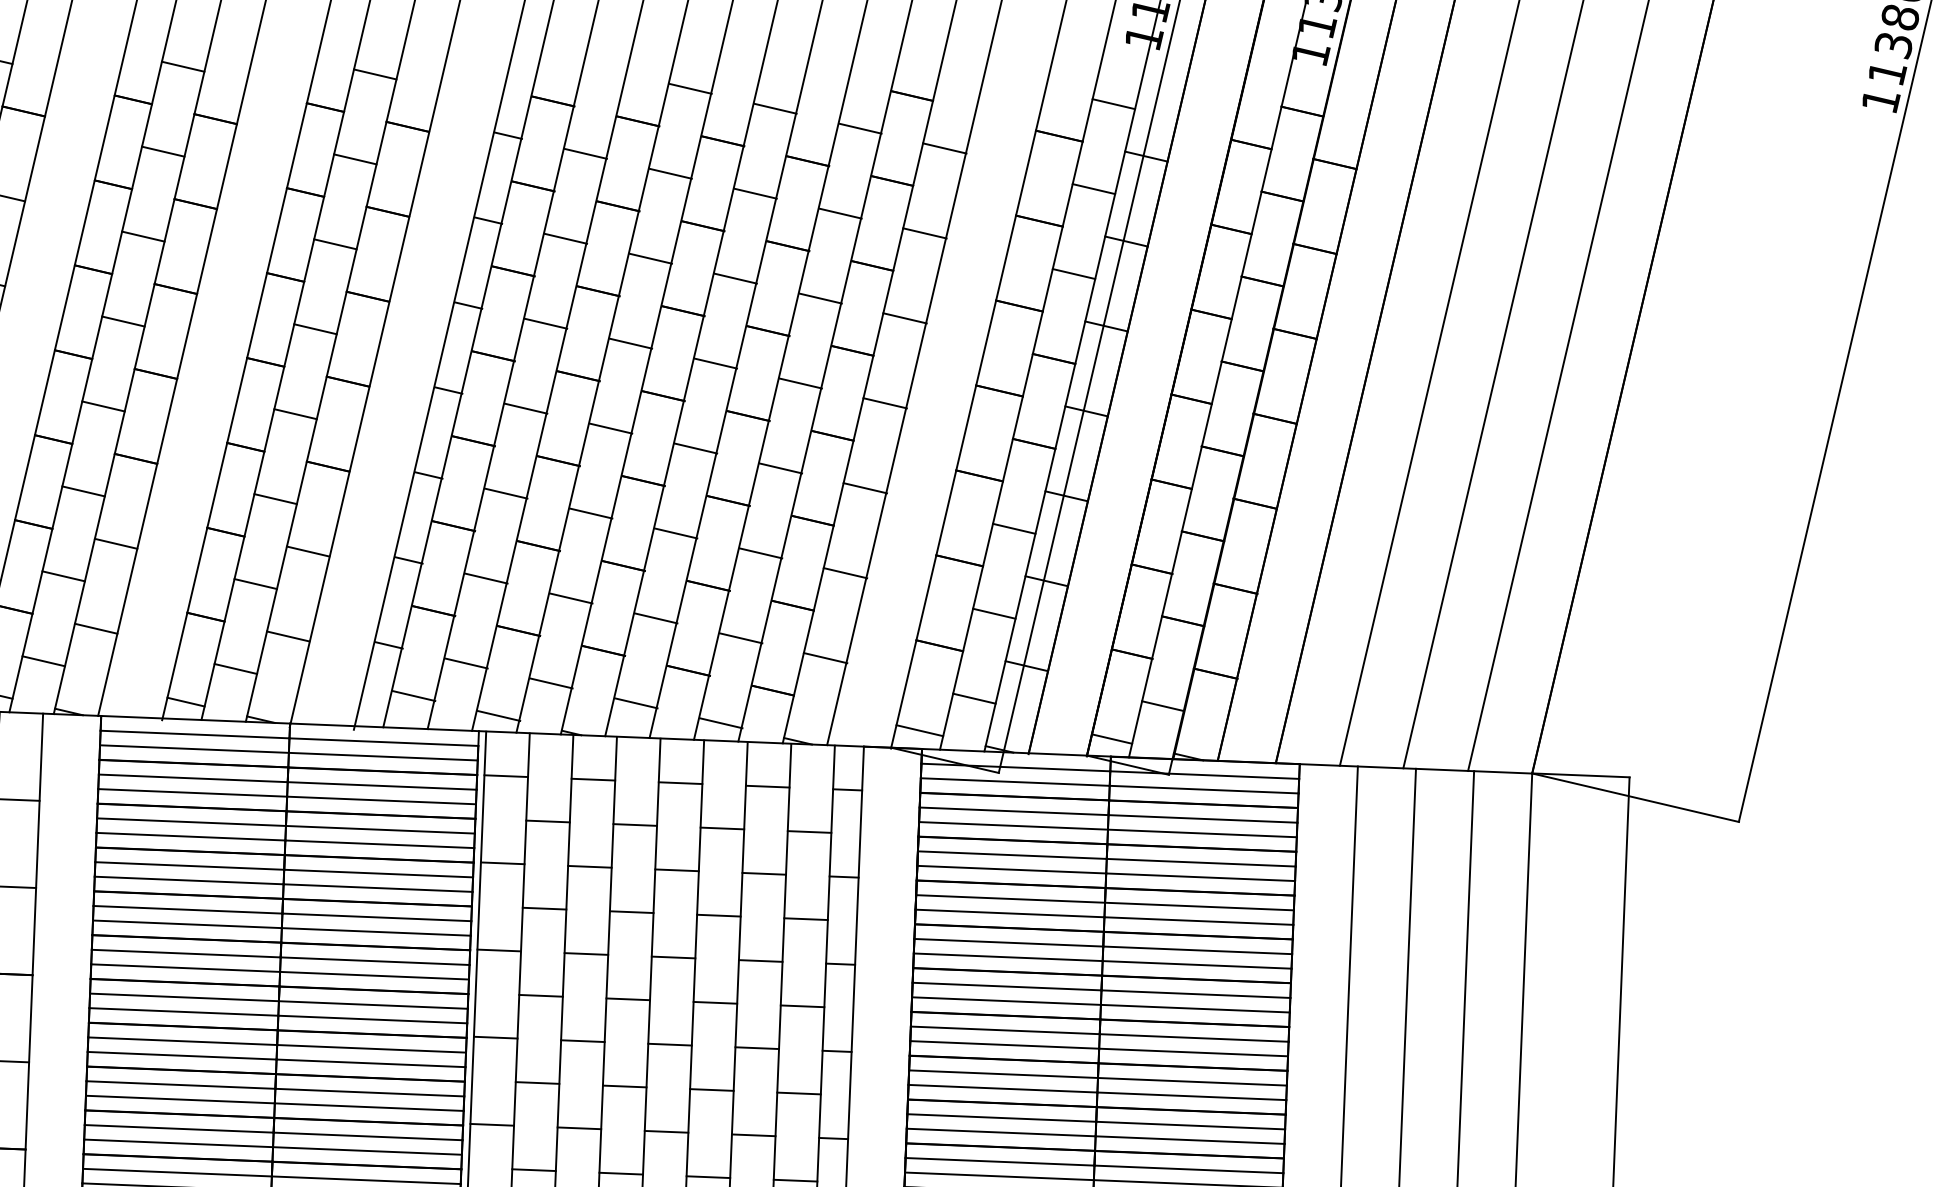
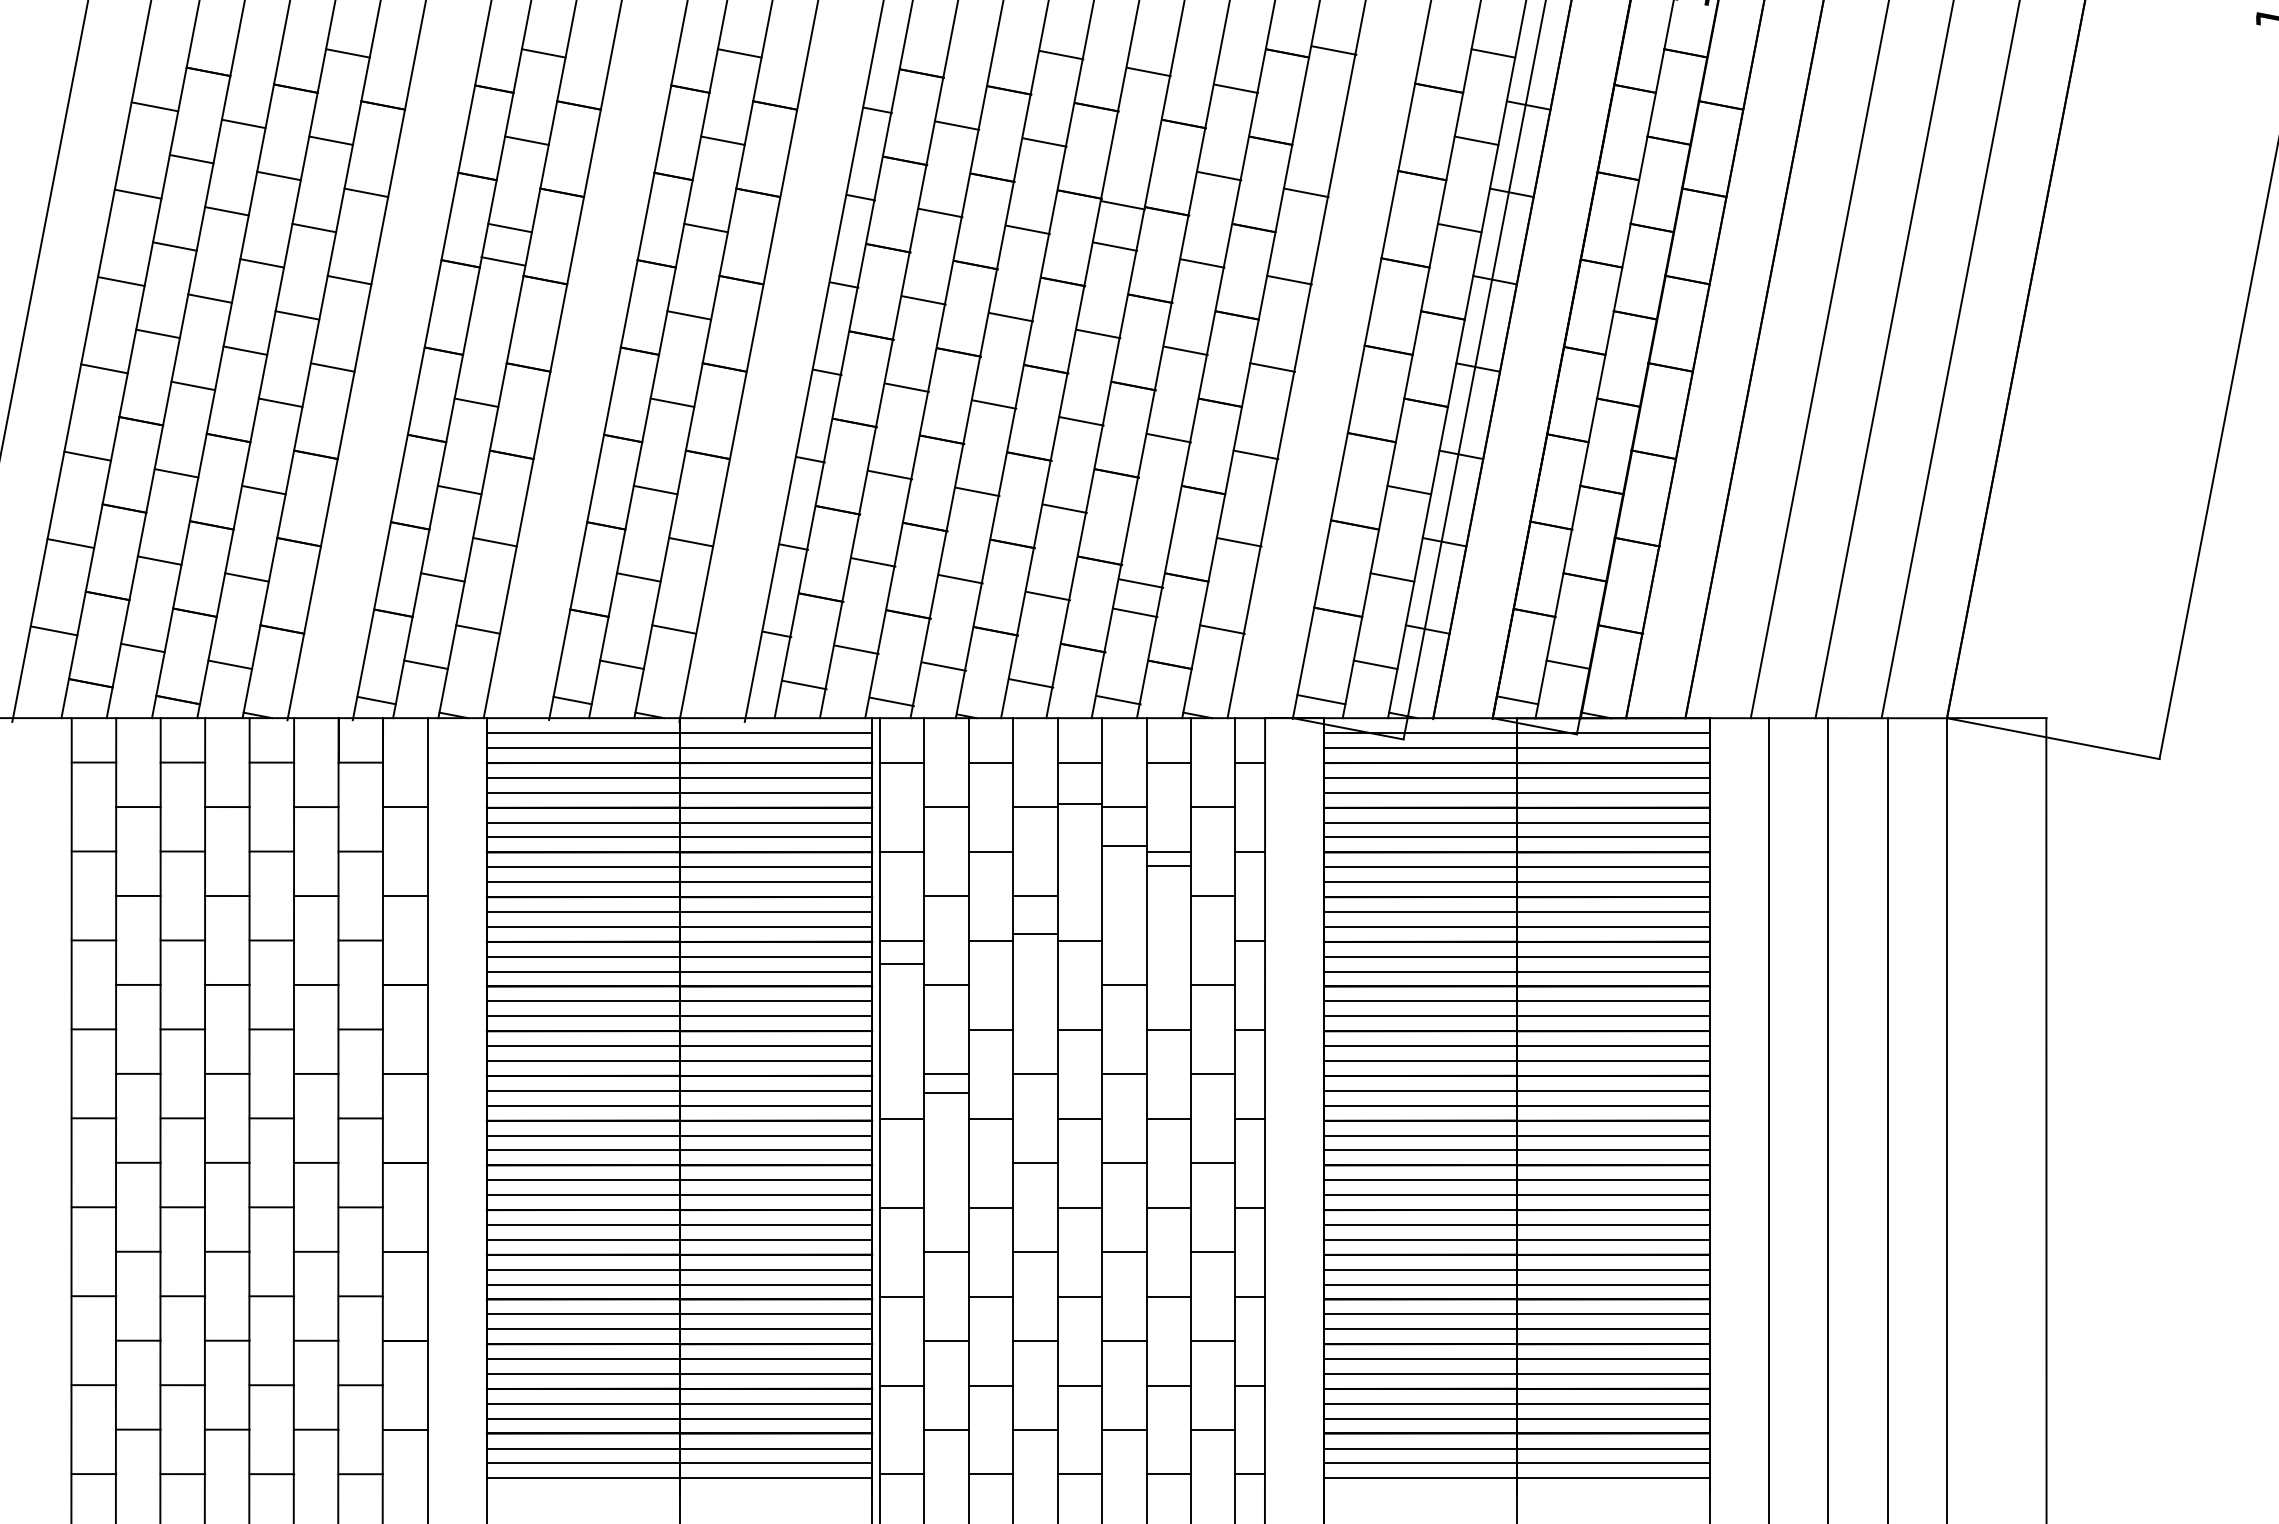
line: (944, 148) -> (1333, 50), moved
line: (755, 193) -> (1122, 205), moved
line: (123, 321) -> (503, 261), moved
line: (761, 553) -> (1141, 583), moved
line: (676, 869) -> (1079, 803), moved
line: (719, 915) -> (1124, 846), moved
line: (760, 960) -> (1168, 865), moved
line: (628, 999) -> (1035, 934), moved
line: (495, 1037) -> (901, 963), moved
line: (534, 1170) -> (946, 1093), moved

